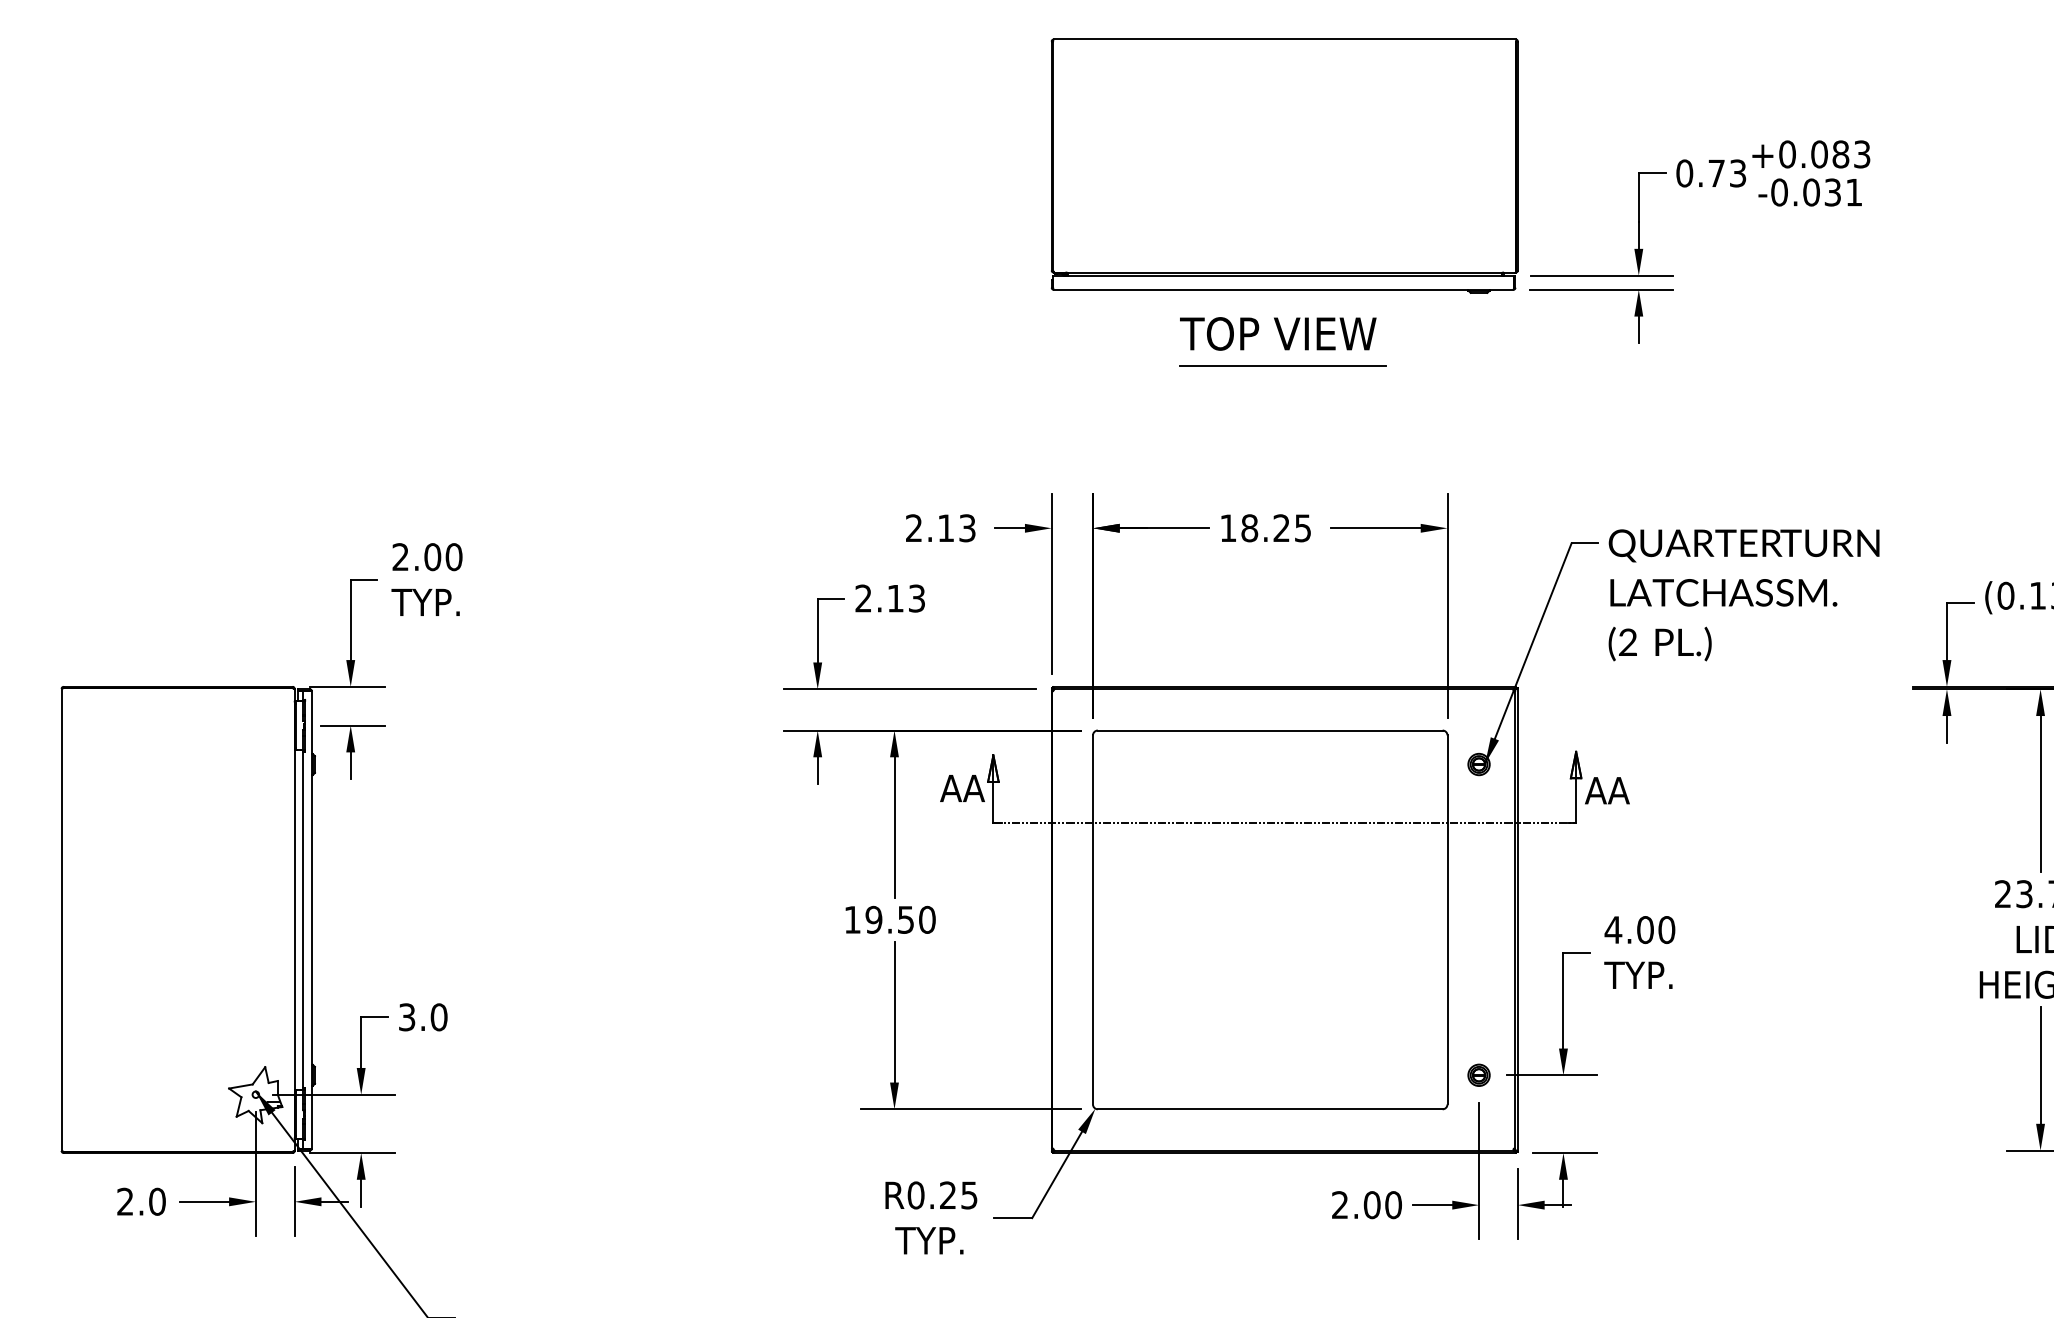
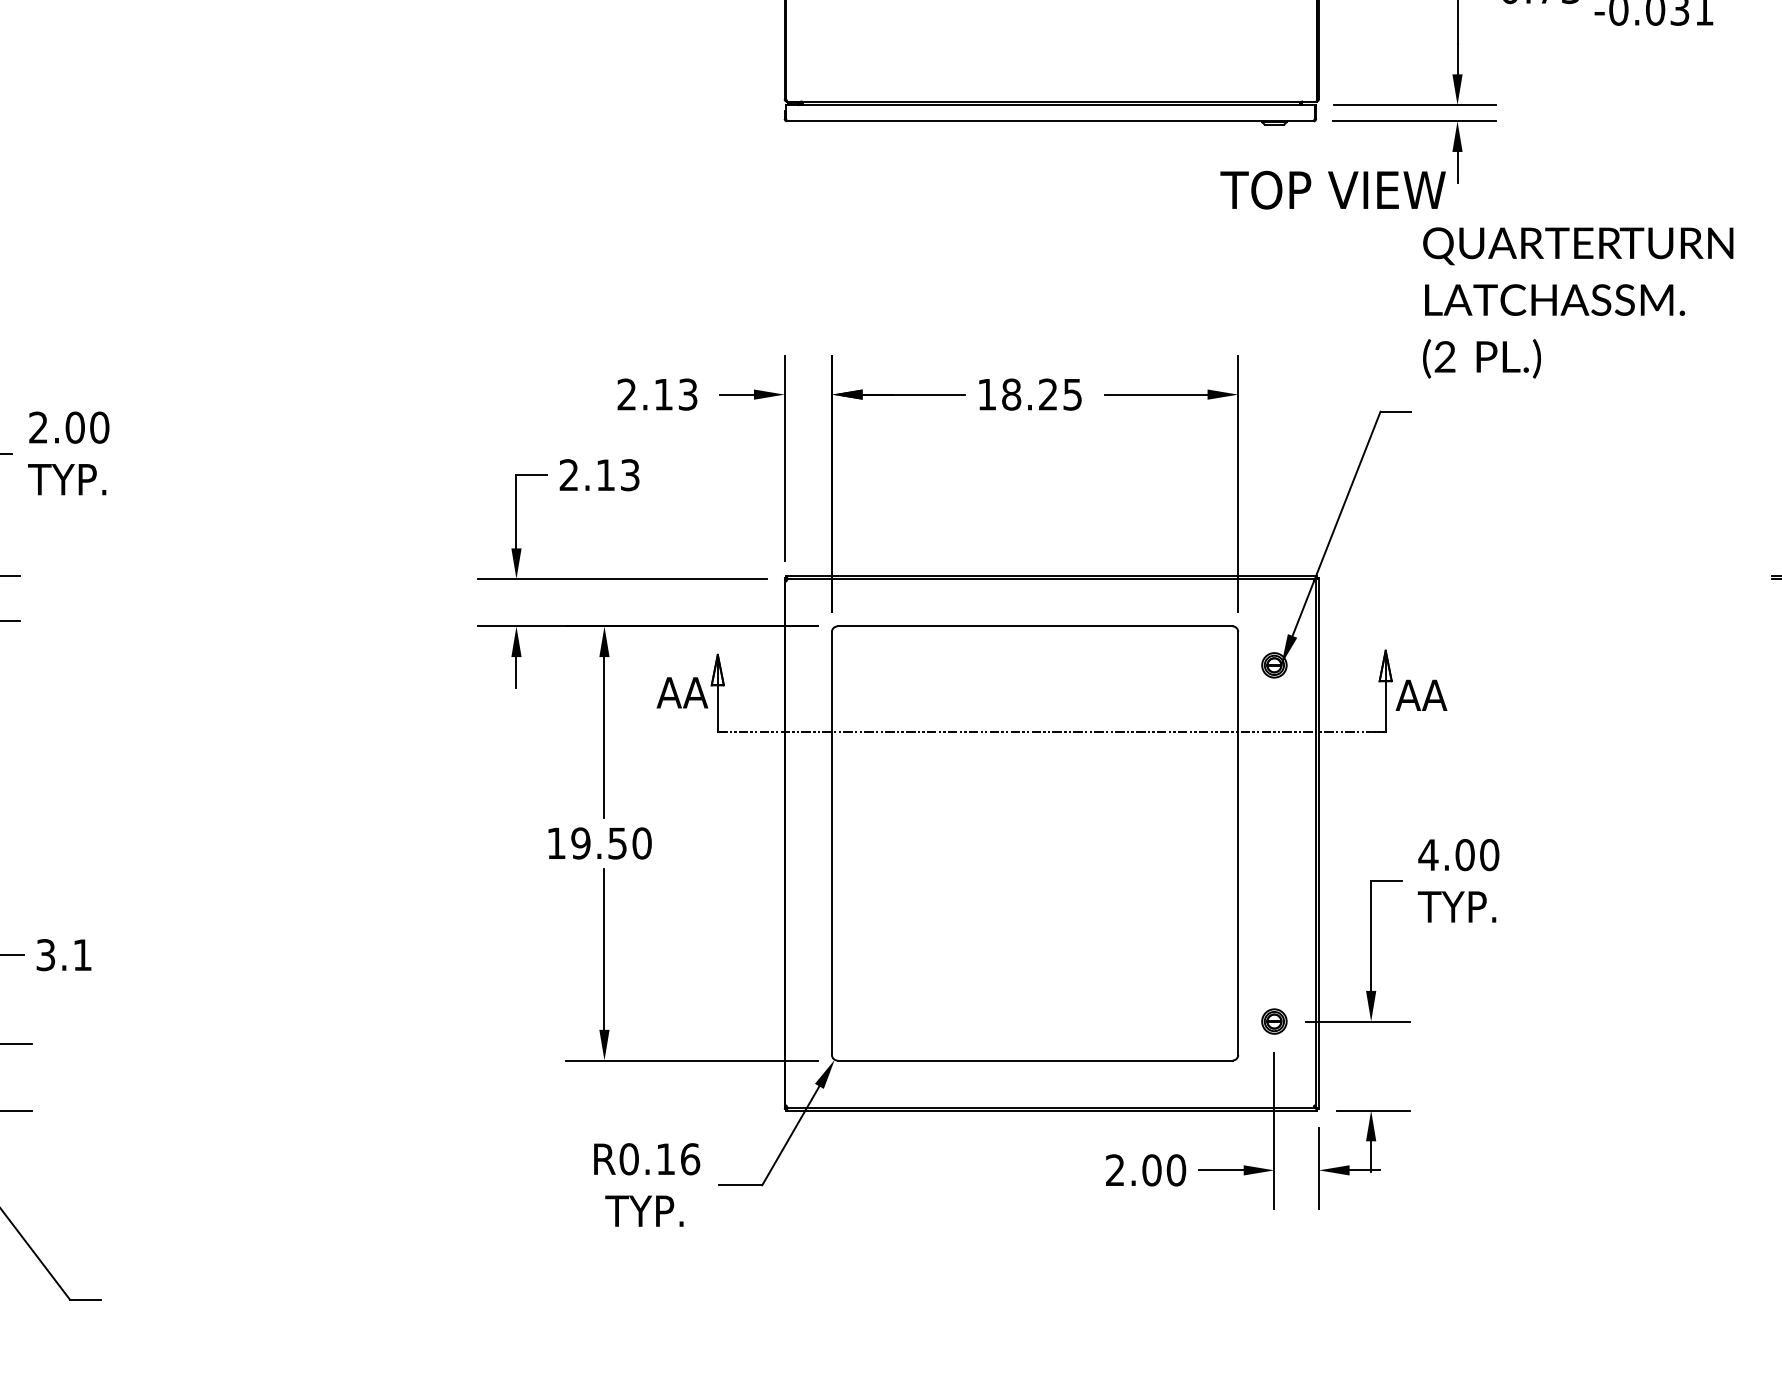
text: (1278, 333) -> (1333, 189), moved
line: (1282, 366) -> (1049, 209), removed
text: (1743, 595) -> (1577, 303), moved
text: (438, 1017) -> (81, 955), 3.0 -> 3.1
text: (959, 1195) -> (678, 1159), R0.25 -> R0.16

